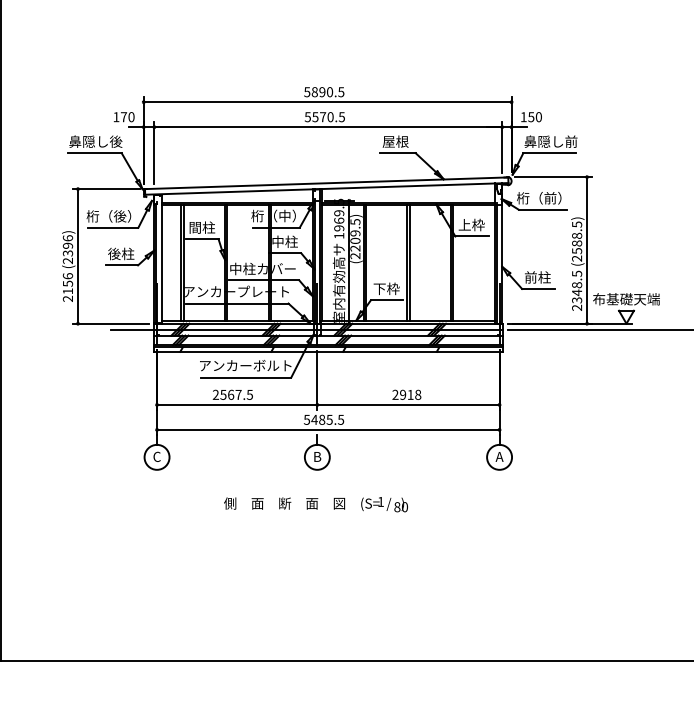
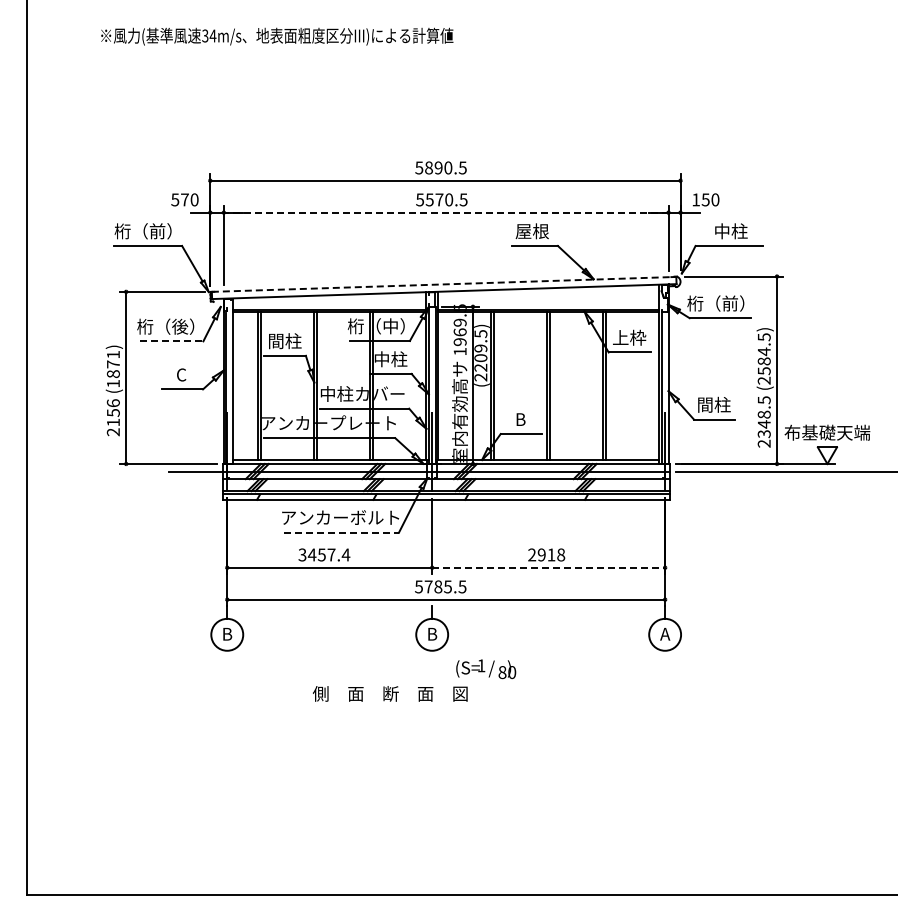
text: (116, 116) -> (175, 199), 170 -> 570
line: (327, 127) -> (445, 212), solid -> dashed
text: (95, 141) -> (148, 231), 鼻隠し後 -> 桁（前）
text: (550, 141) -> (730, 231), 鼻隠し前 -> 中柱
line: (326, 183) -> (444, 284), solid -> dashed
line: (113, 227) -> (171, 341), solid -> dashed
text: (576, 235) -> (763, 351), (2588.5) -> (2584.5)
text: (67, 249) -> (112, 368), (2396) -> (1871)
text: (121, 253) -> (181, 374), 後柱 -> C
text: (530, 277) -> (704, 404), 前柱 -> 間柱
text: (386, 288) -> (520, 419), 下枠 -> B
line: (246, 377) -> (341, 532), solid -> dashed
text: (233, 394) -> (324, 554), 2567.5 -> 3457.4
line: (409, 404) -> (549, 567), solid -> dashed
text: (314, 419) -> (428, 586), 5485.5 -> 5785.5
text: (157, 456) -> (227, 633), C -> B
text: (384, 504) -> (486, 669), moved

